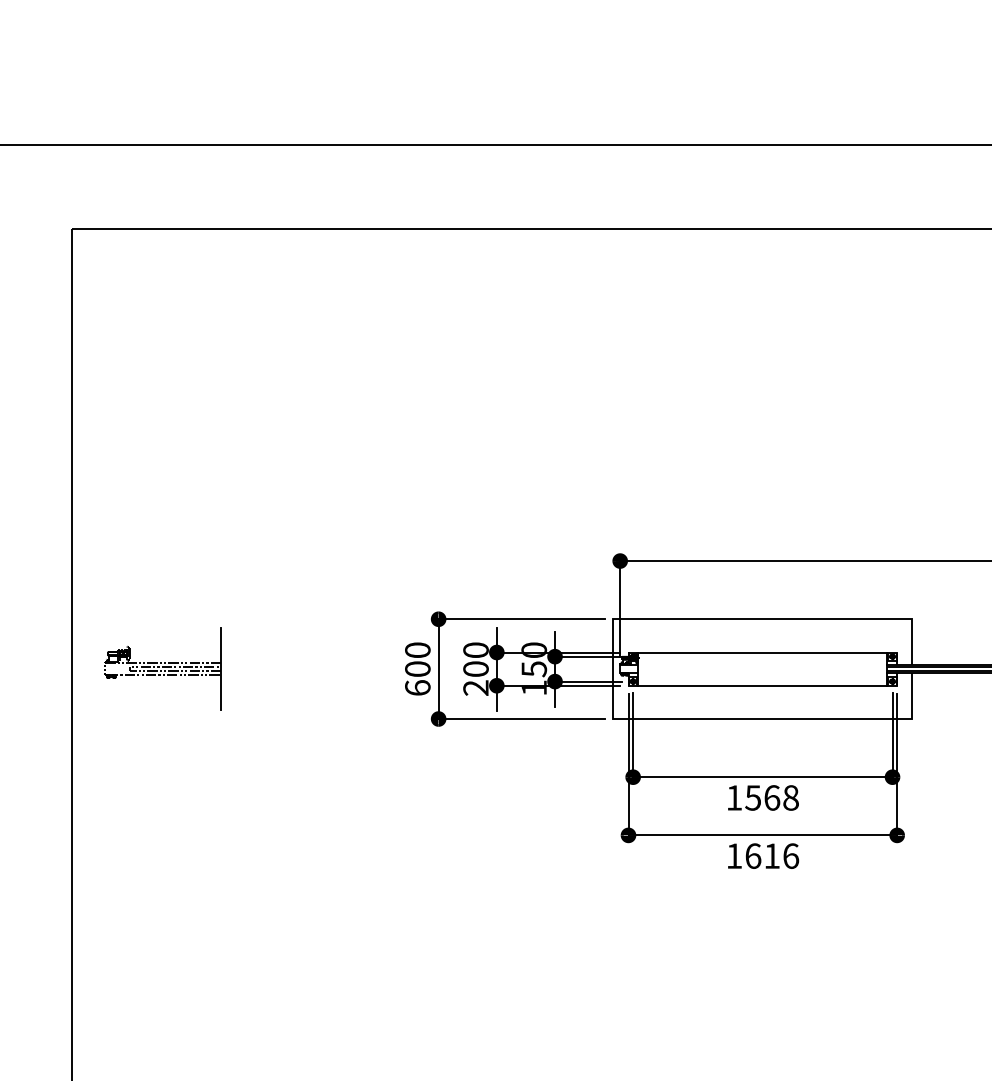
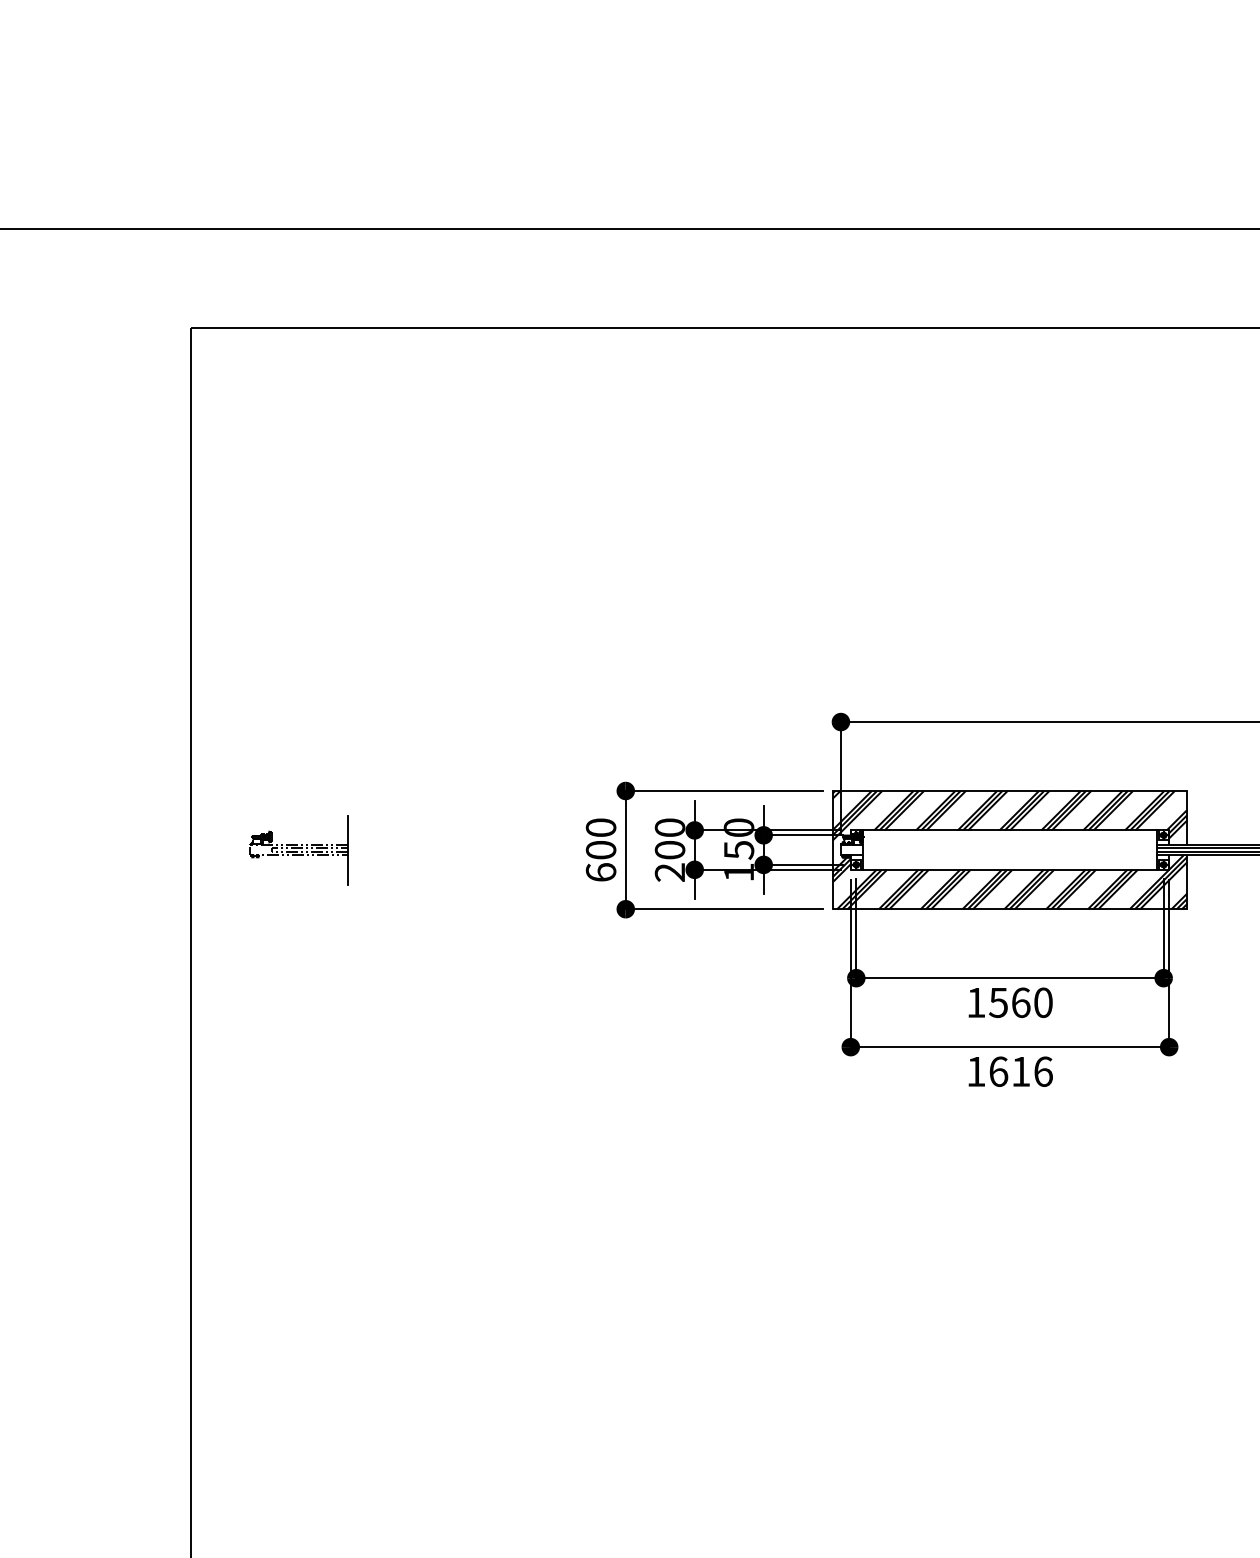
part: (162, 669) -> (298, 850), size x0.71
hatch: (762, 669) -> (1009, 850), added
text: (791, 797) -> (1043, 1002), 1568 -> 1560

